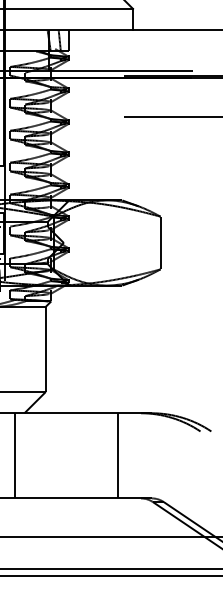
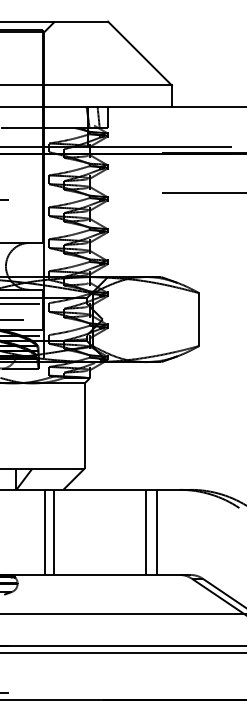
line: (6, 454) -> (45, 531), added
line: (107, 454) -> (146, 531), added

